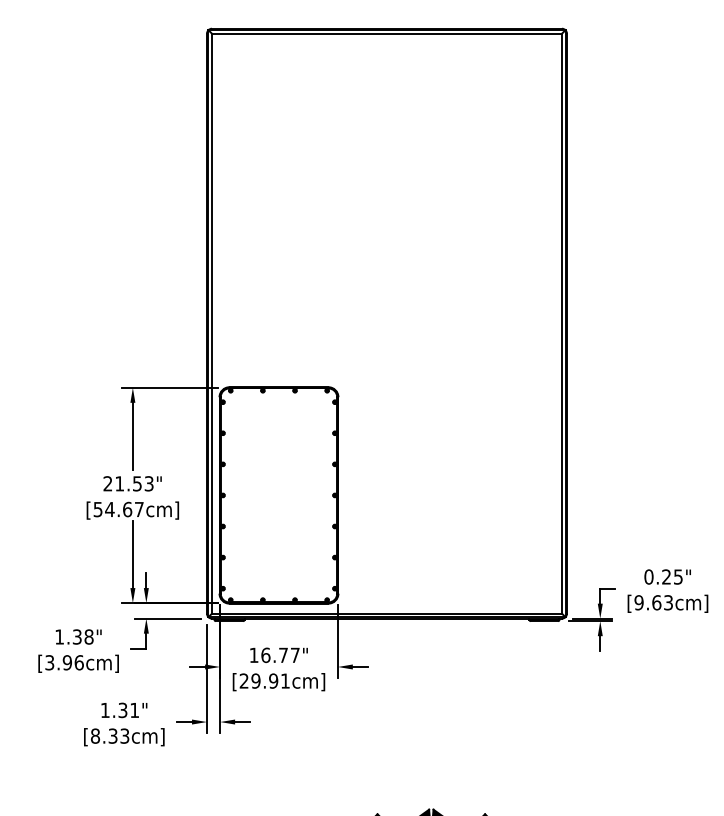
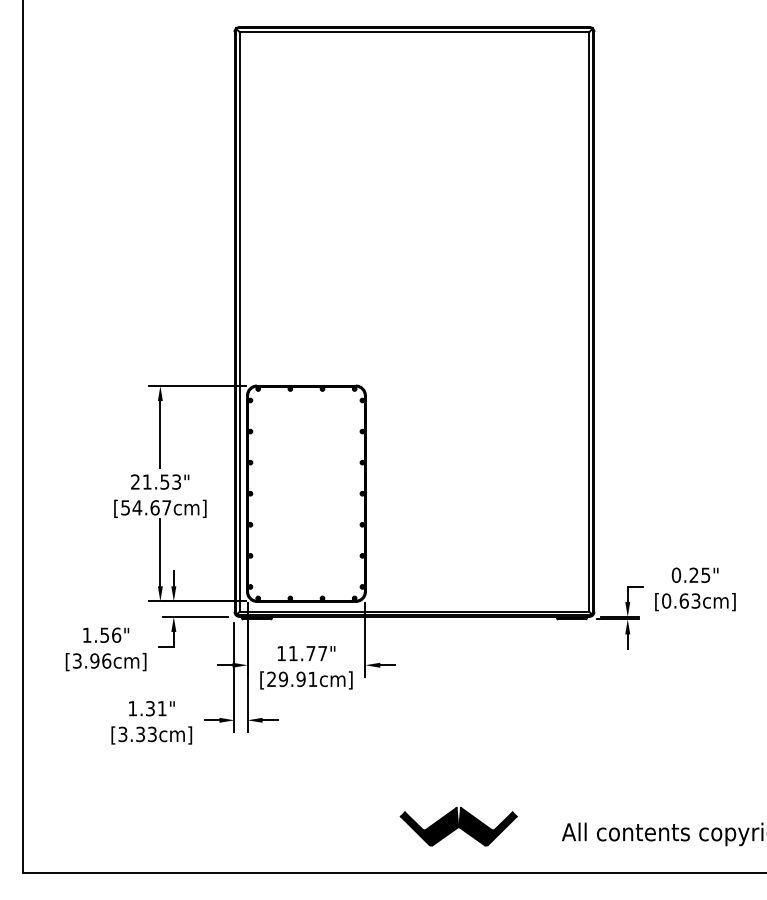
text: (639, 602) -> (666, 600), [9.63cm] -> [0.63cm]
text: (83, 636) -> (110, 634), 1.38" -> 1.56"
text: (266, 655) -> (293, 653), 16.77" -> 11.77"
text: (95, 736) -> (122, 734), [8.33cm] -> [3.33cm]

